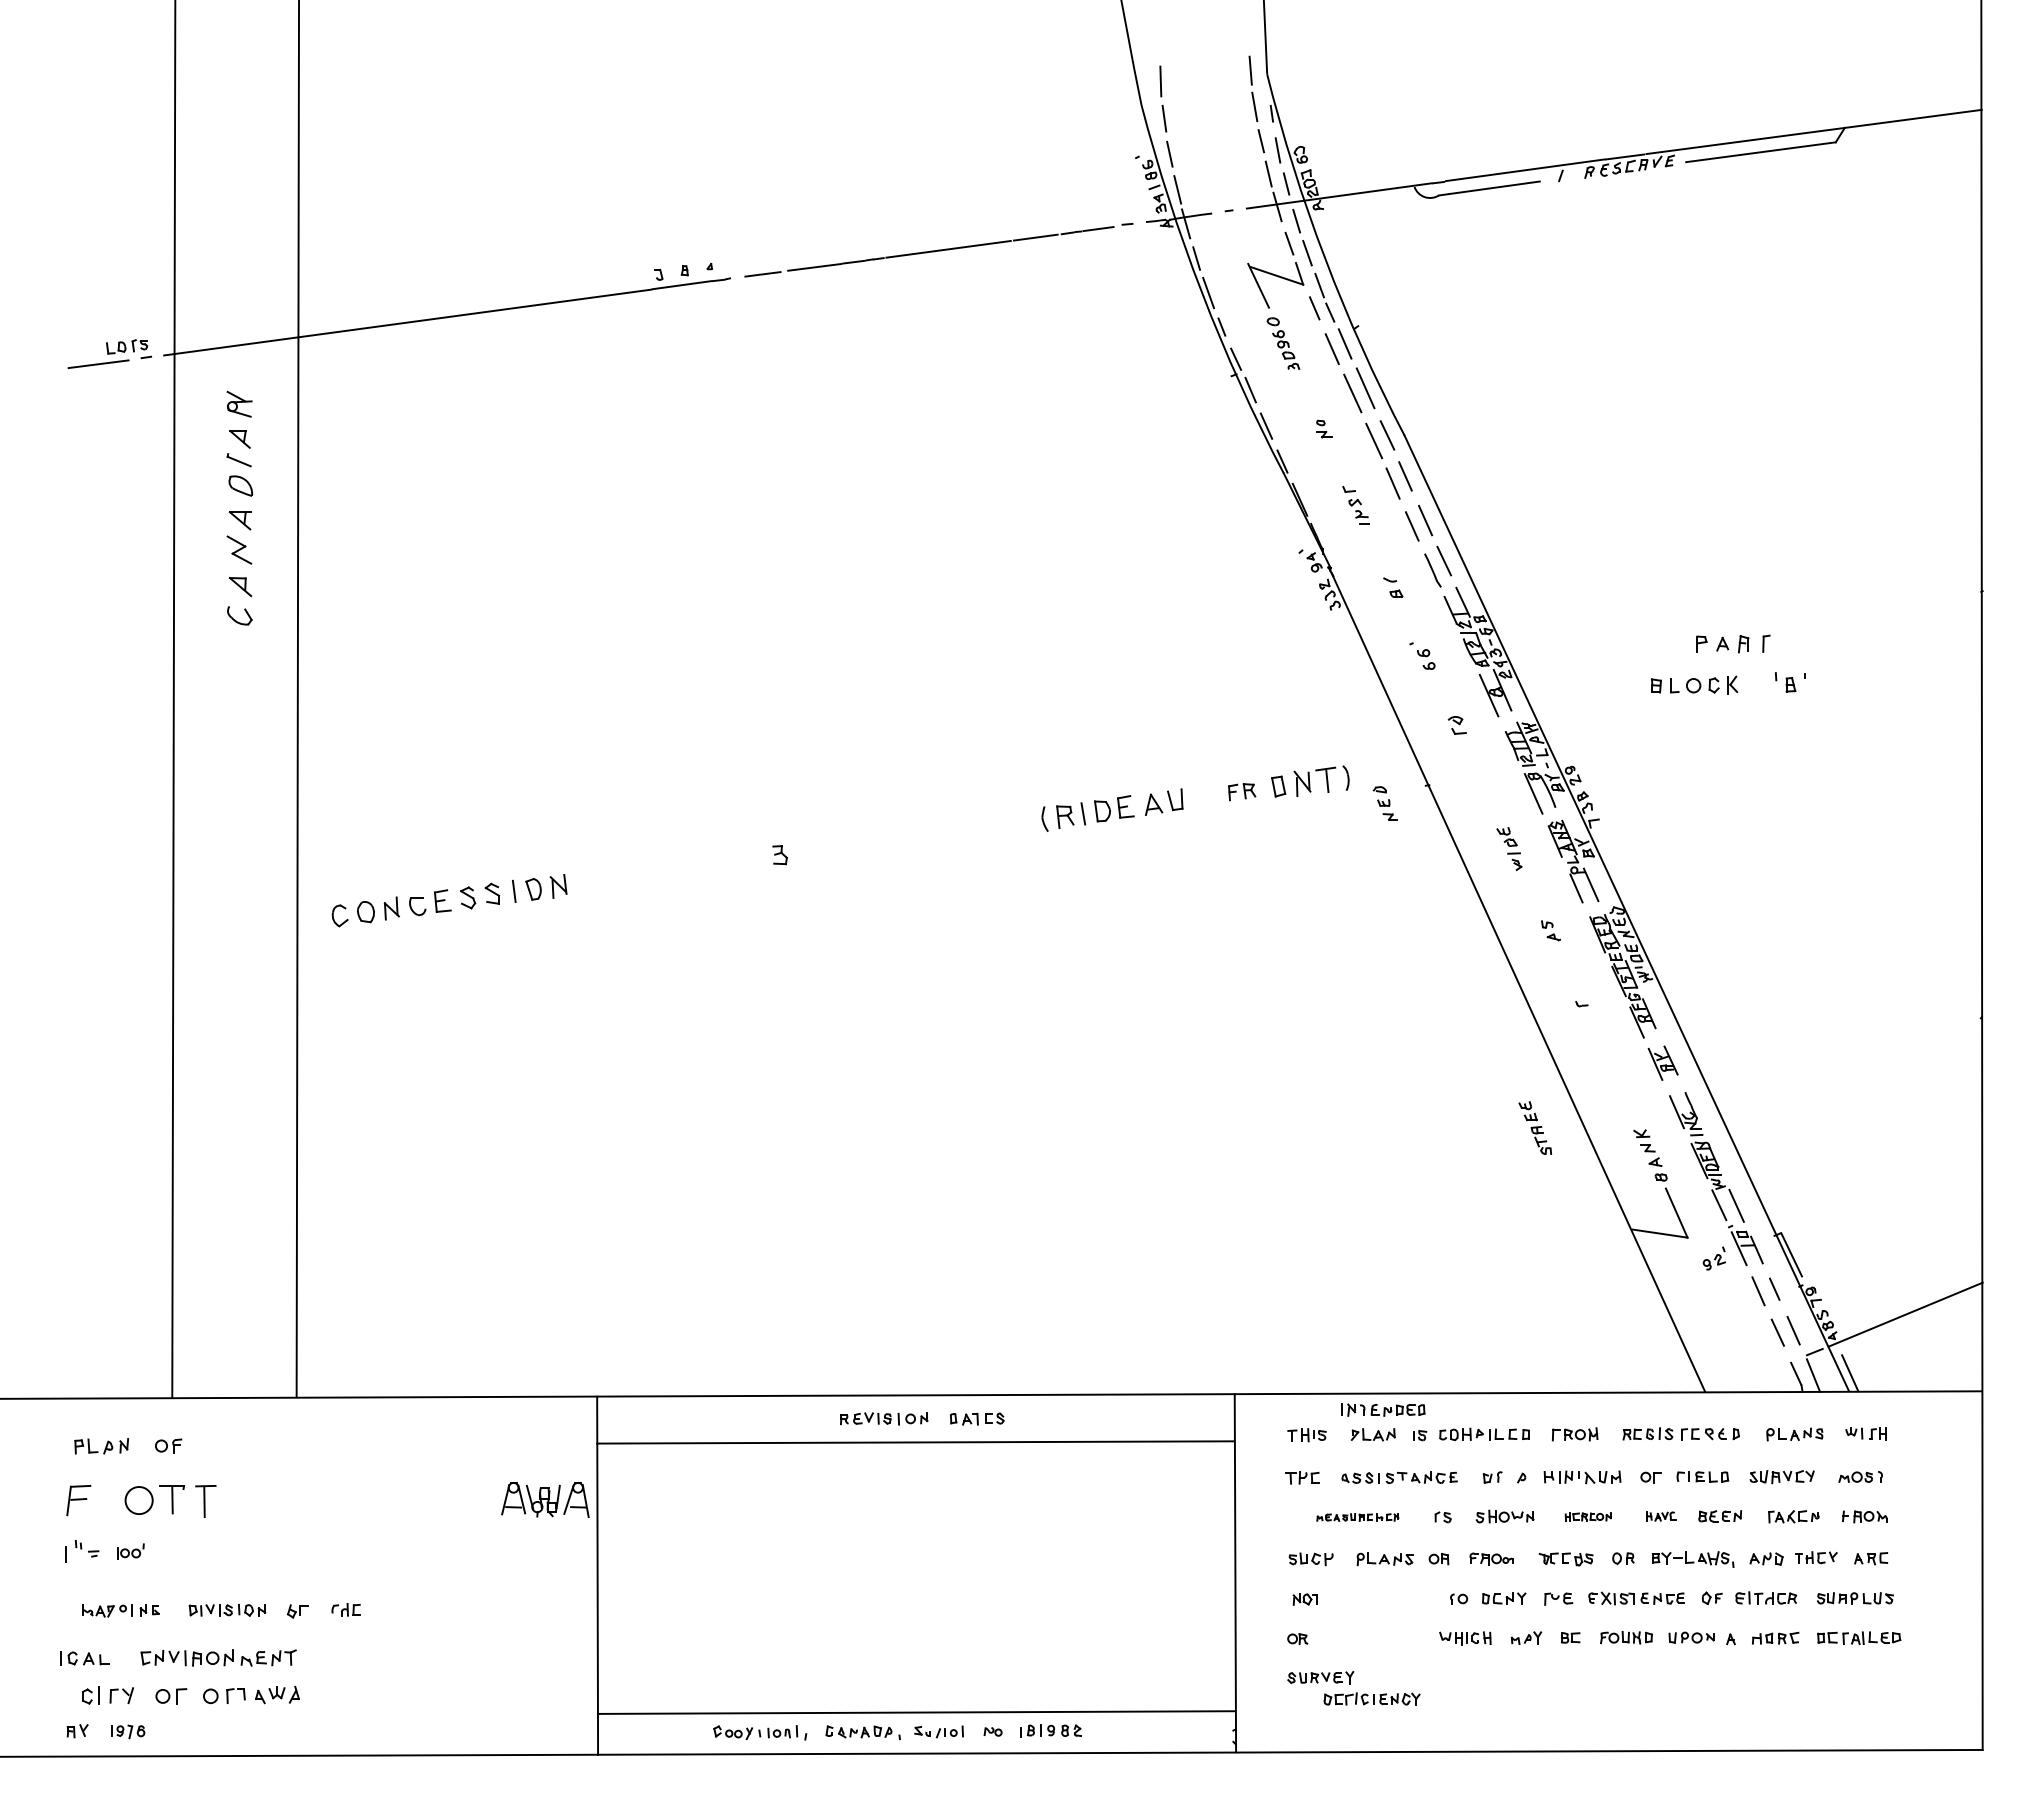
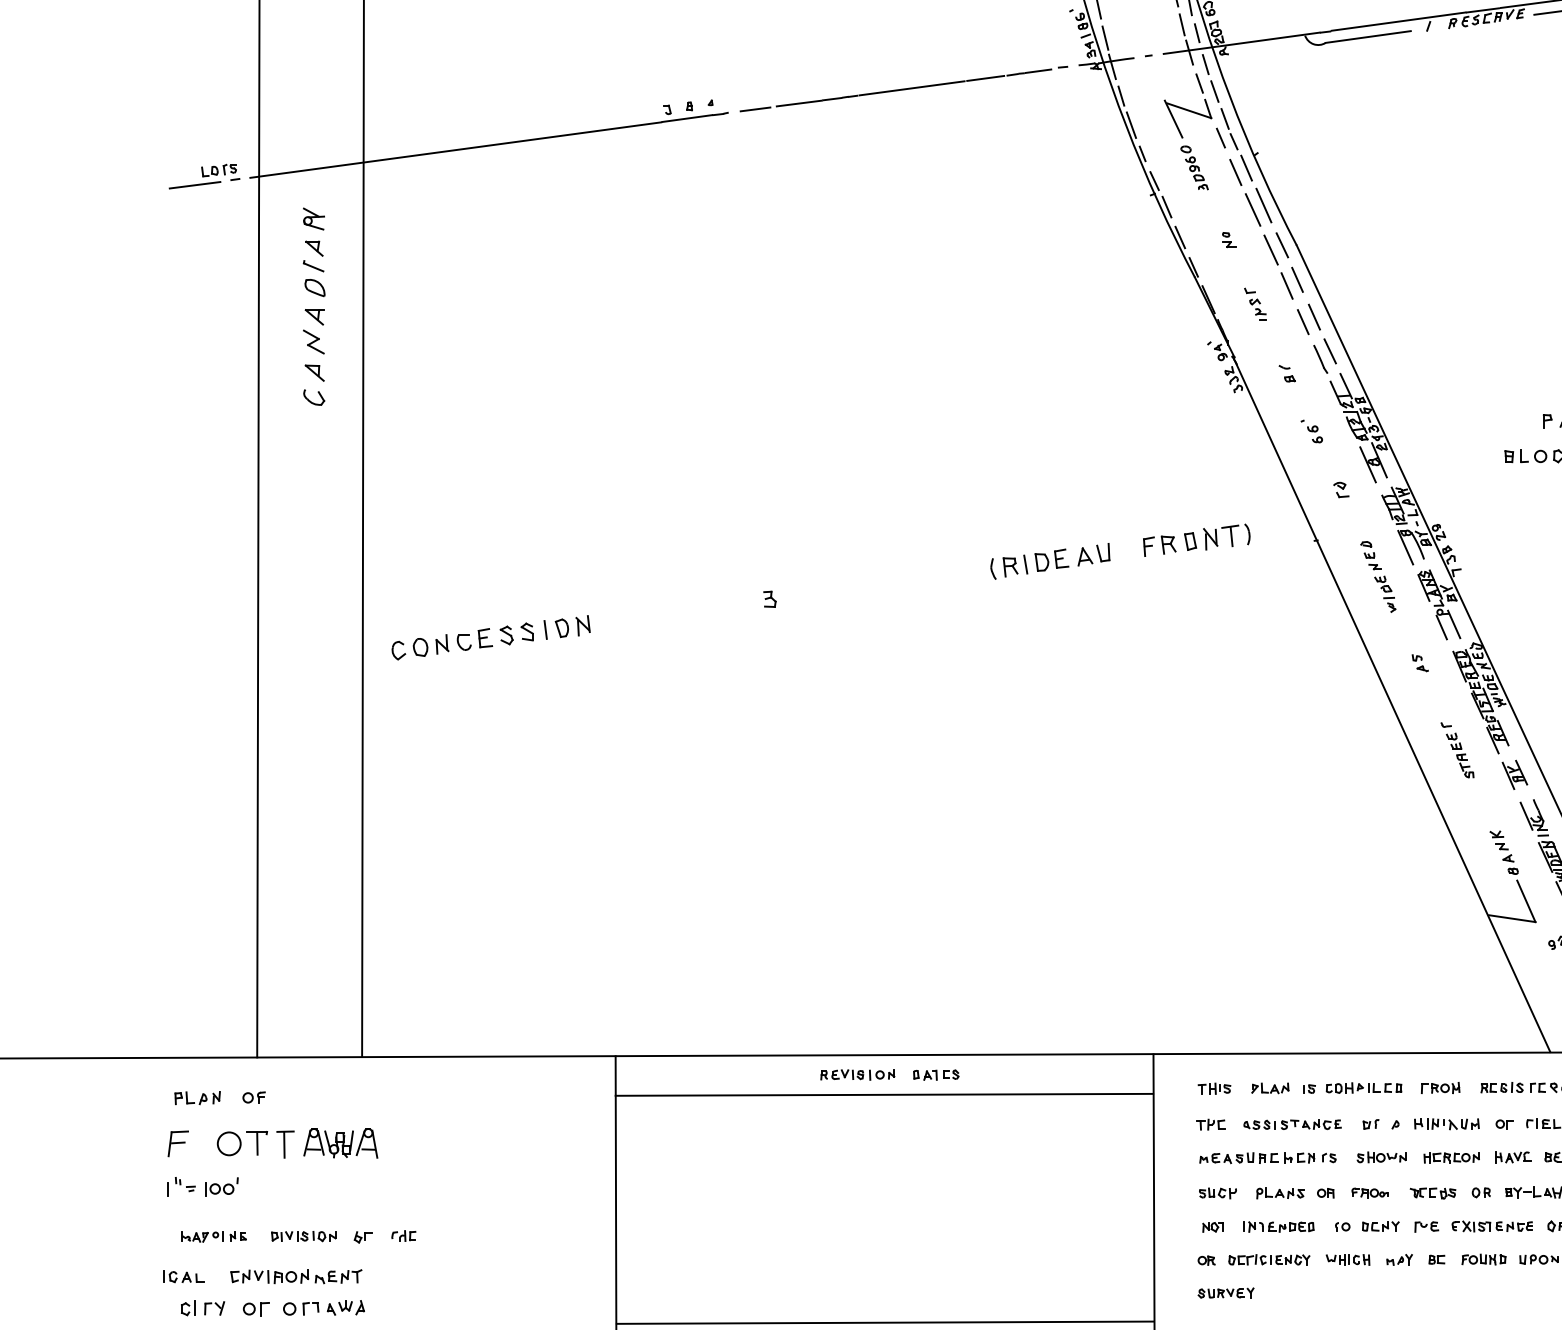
part: (1241, 791) -> (1159, 545), size x1.43
part: (1384, 803) -> (1370, 555), moved
part: (1534, 1127) -> (1459, 754), moved
part: (1383, 1409) -> (1278, 1226), moved
part: (545, 1499) -> (340, 1142), moved
part: (1588, 1516) -> (1451, 1157), size x1.43
part: (1661, 1516) -> (1513, 1157), size x1.43
part: (1357, 1517) -> (1257, 1158), size x1.67
part: (130, 1551) -> (221, 1186), size x1.43
part: (1371, 1698) -> (1268, 1259), moved

